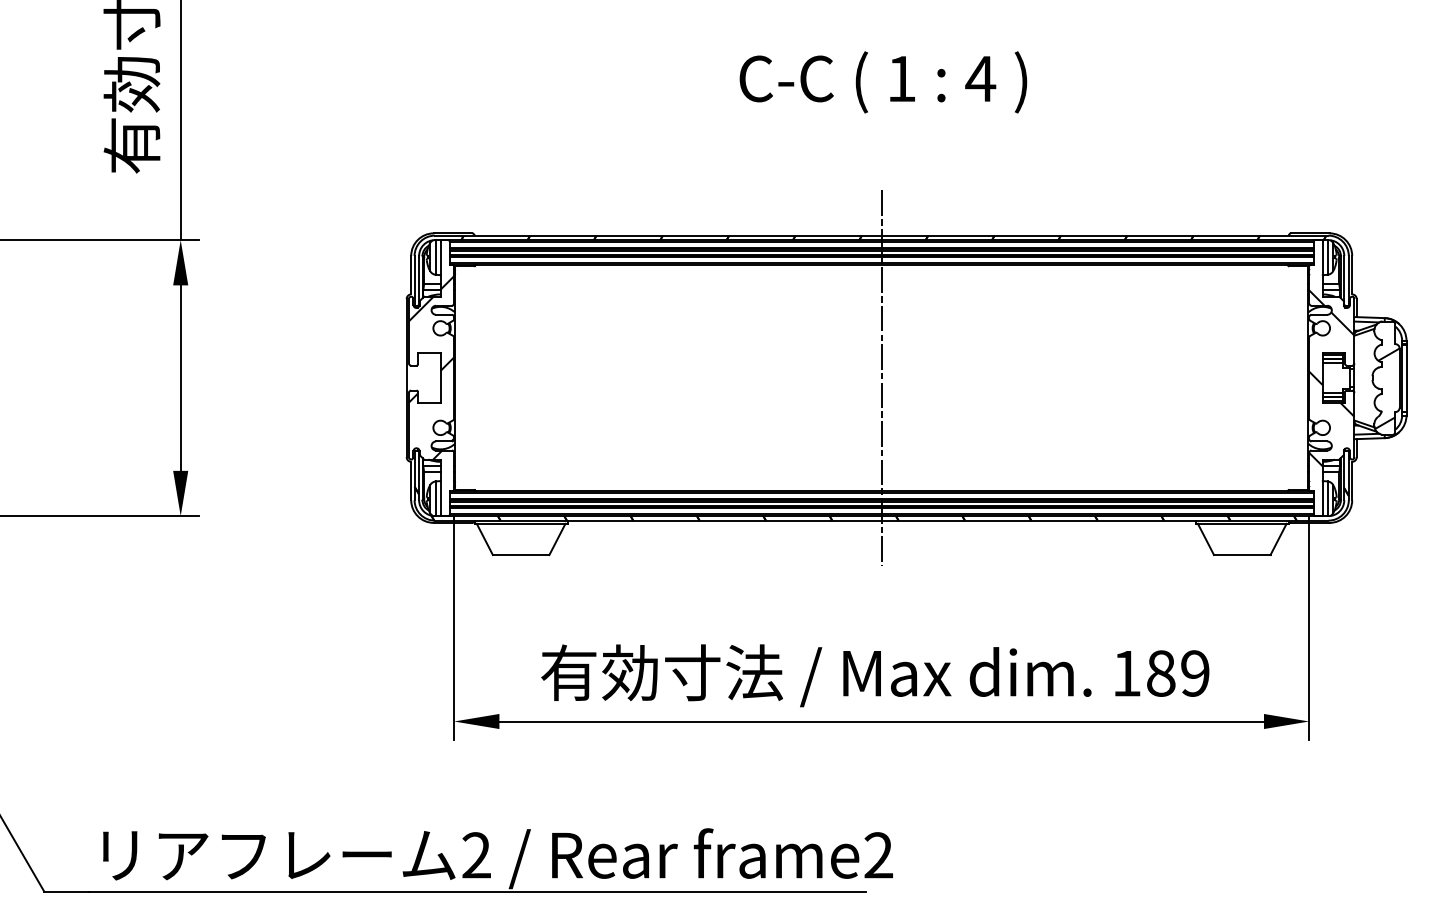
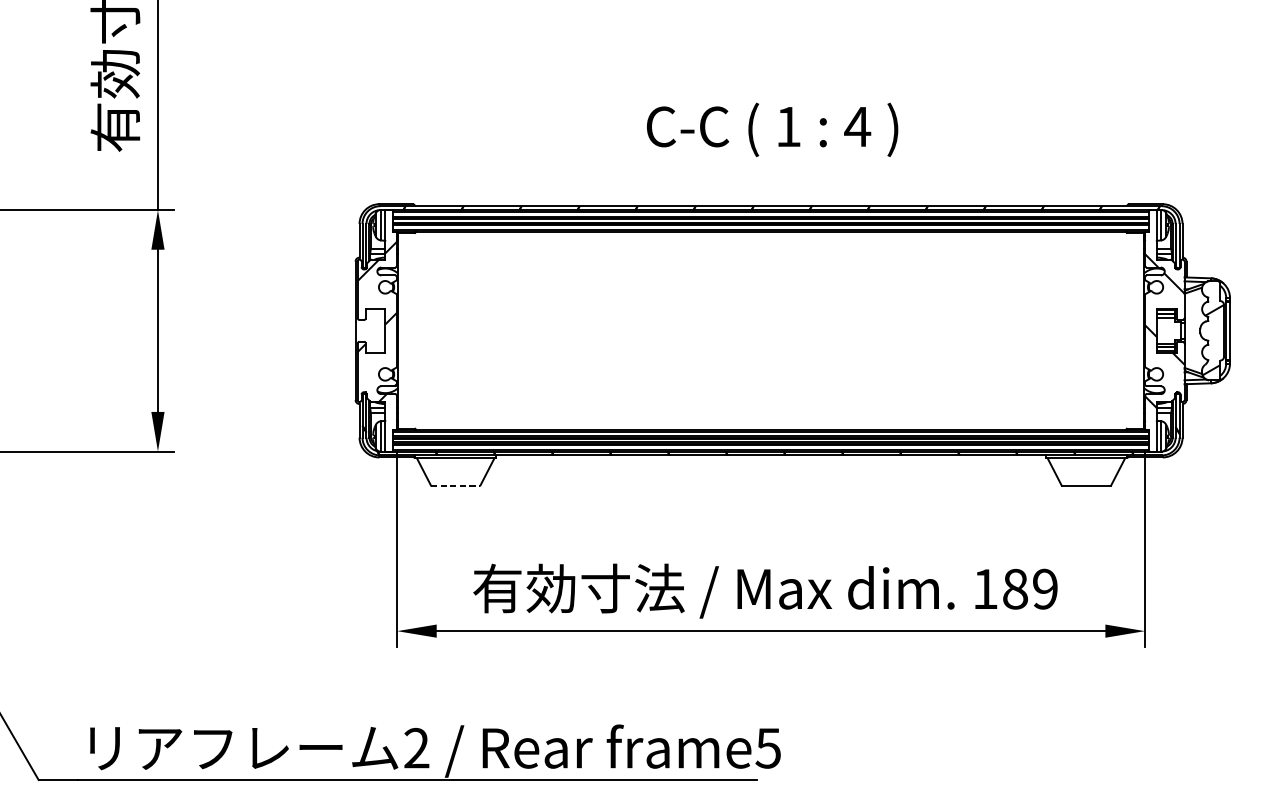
text: (883, 82) -> (772, 129), moved
line: (881, 377) -> (770, 330), removed
line: (521, 555) -> (456, 485), solid -> dashed
text: (877, 855) -> (767, 748), frame2 -> frame5

